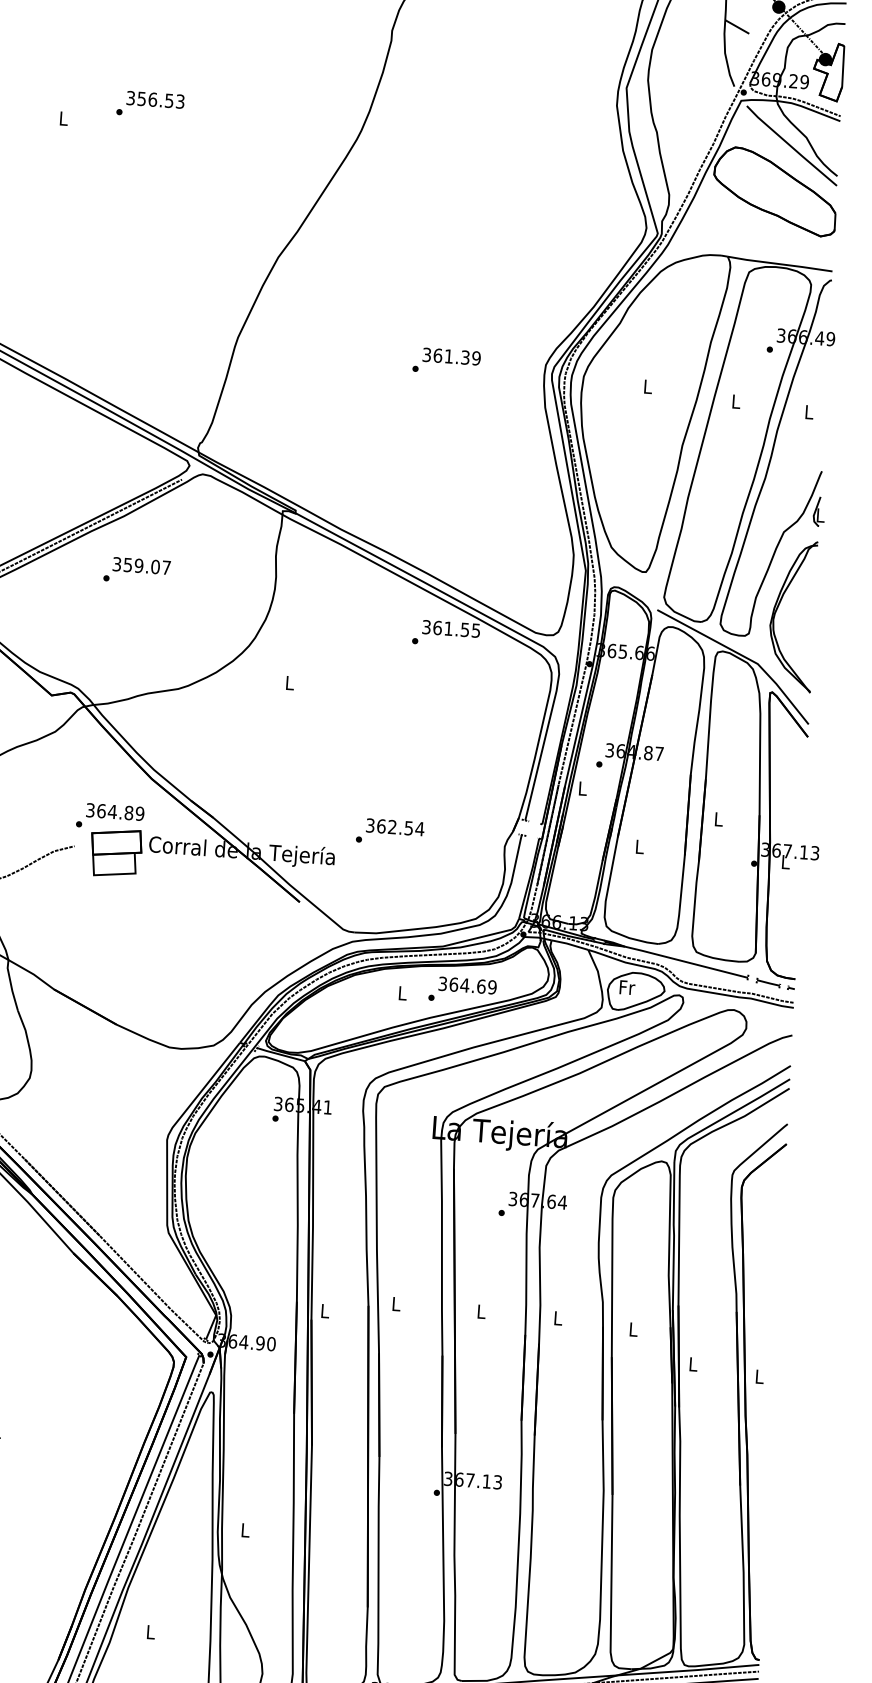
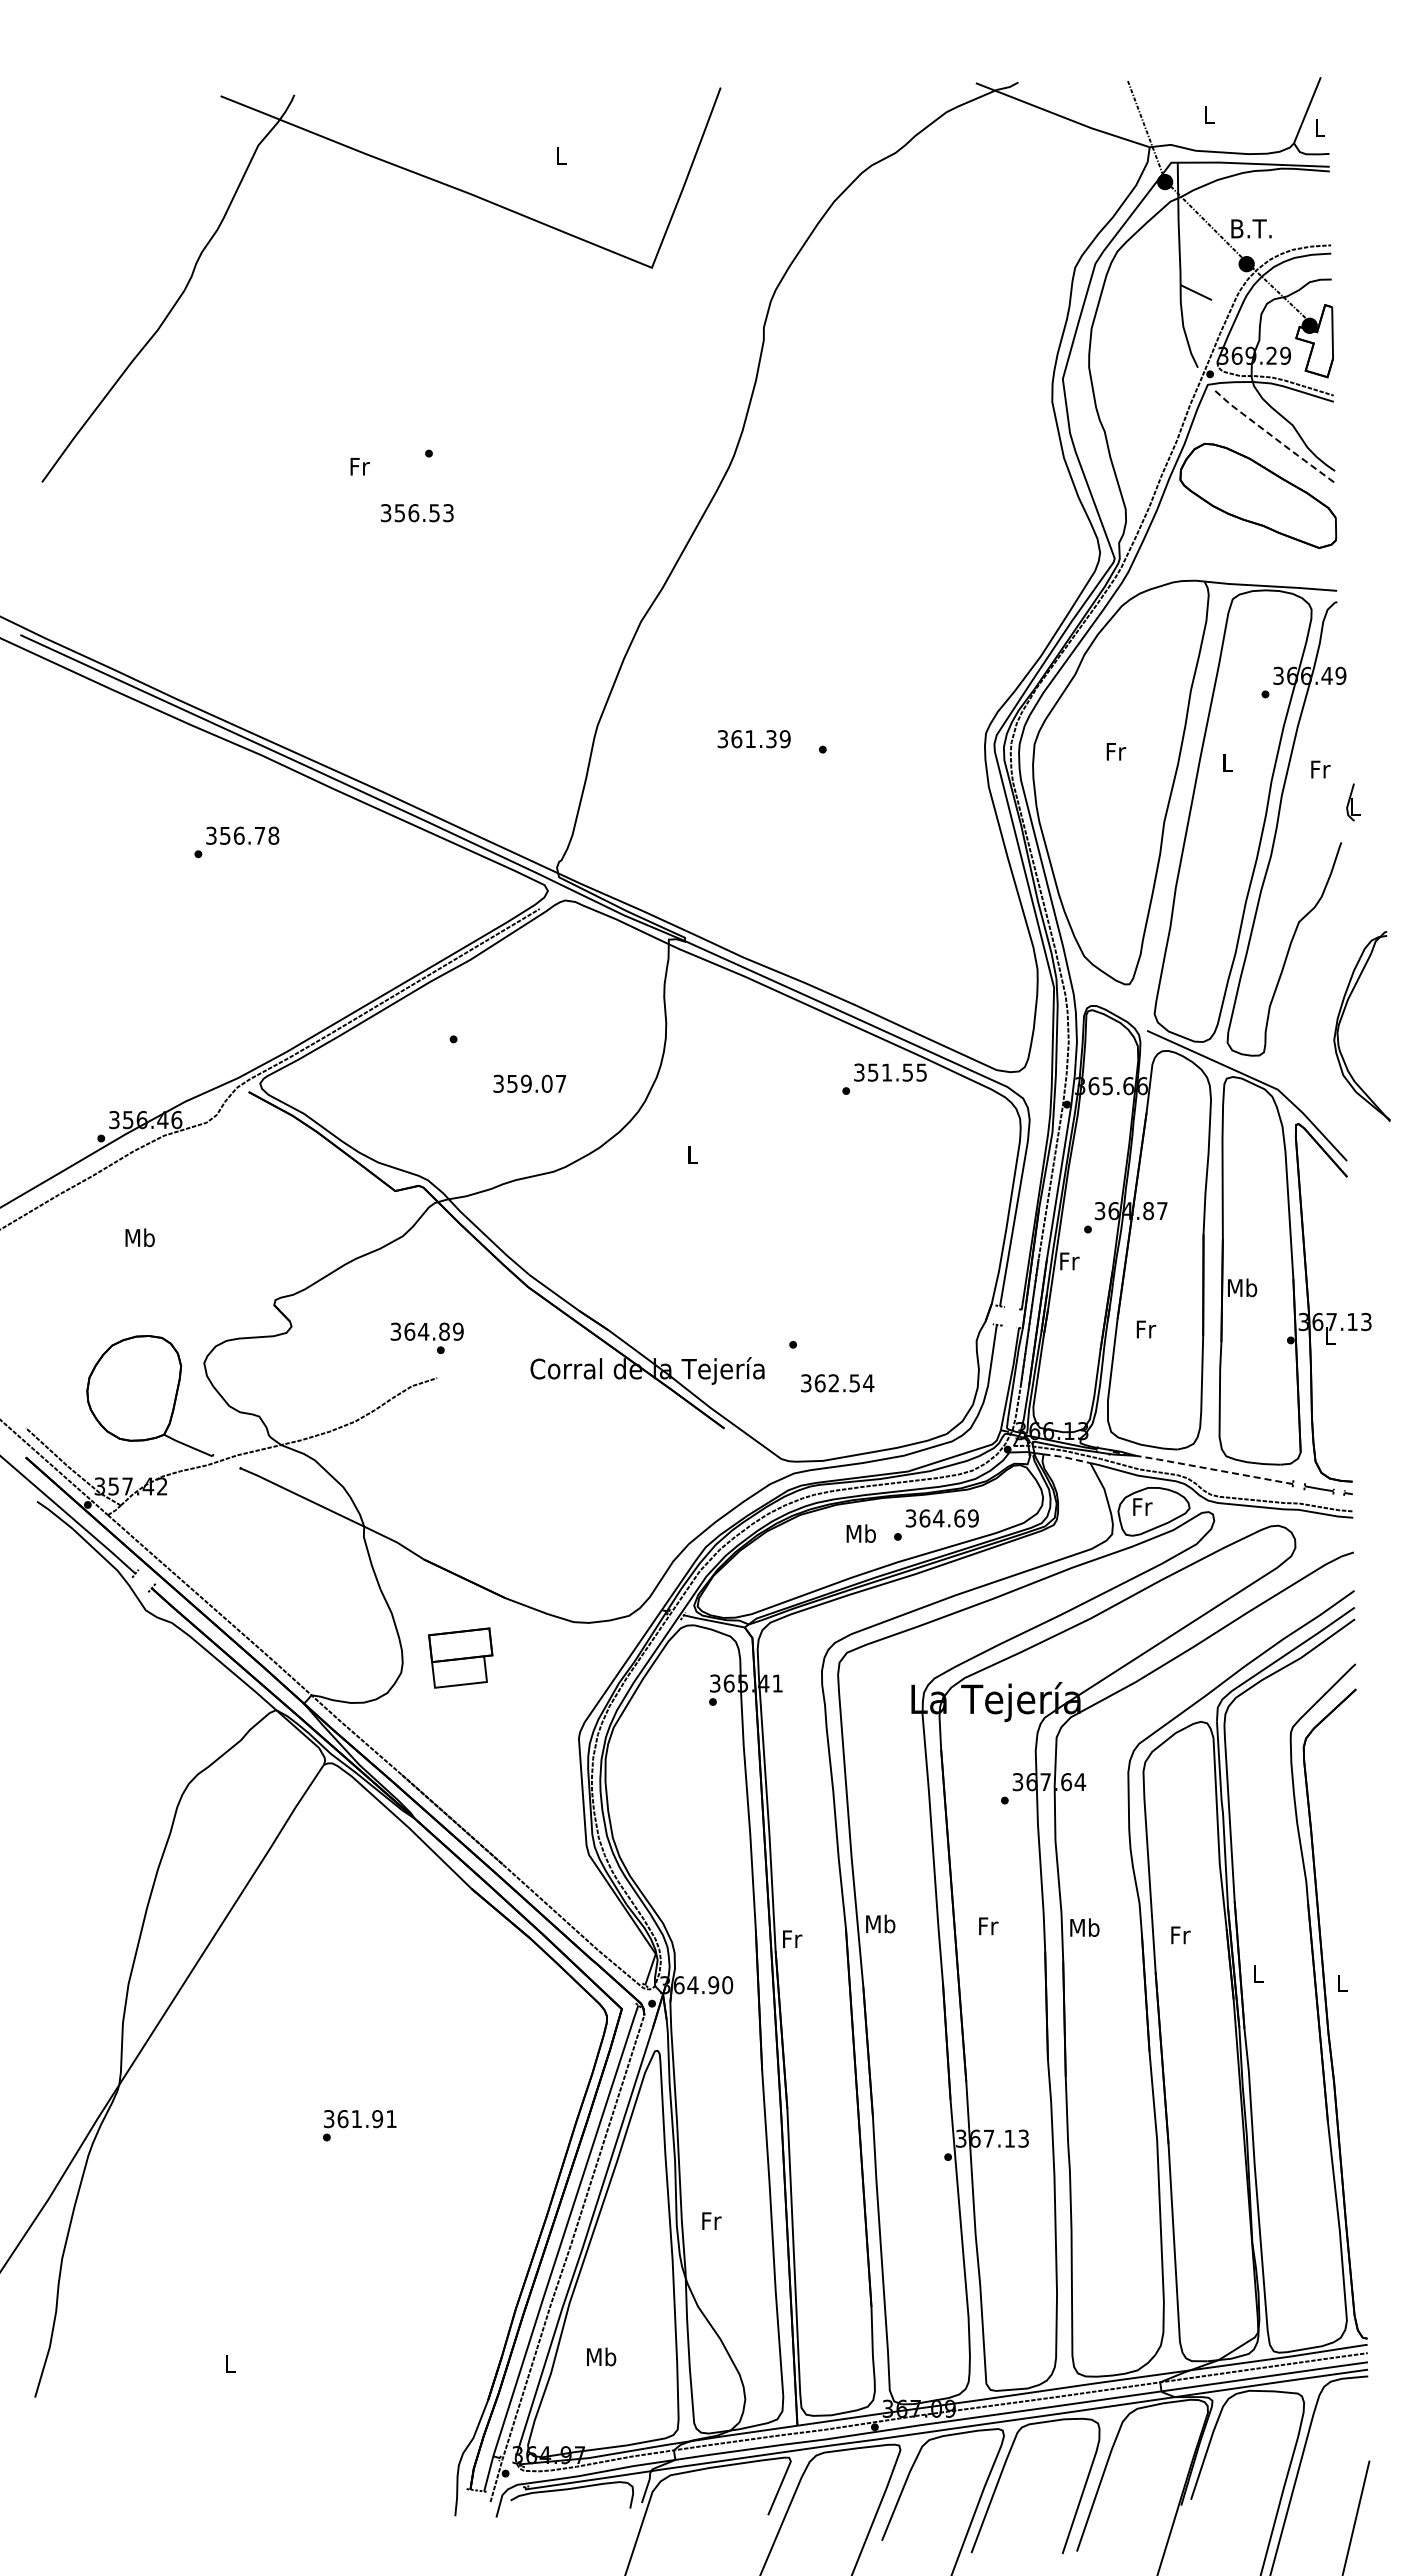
text: (154, 100) -> (416, 513), moved
text: (63, 118) -> (359, 466), L -> Fr
line: (791, 146) -> (1274, 437), solid -> dashed
text: (451, 356) -> (753, 739), moved
text: (648, 386) -> (1116, 751), L -> Fr
text: (809, 412) -> (1320, 769), L -> Fr
part: (819, 511) -> (1353, 802), moved
text: (141, 565) -> (529, 1083), moved
part: (778, 608) -> (1342, 1018), moved
text: (437, 627) -> (872, 1072), 361.55 -> 351.55
text: (582, 788) -> (1069, 1261), L -> Fr
text: (114, 811) -> (426, 1331), moved
text: (718, 819) -> (1242, 1287), L -> Mb
text: (395, 827) -> (837, 1383), moved
text: (640, 847) -> (1146, 1329), L -> Fr
part: (115, 852) -> (460, 1657), moved
line: (569, 944) -> (1066, 1457), solid -> dashed
line: (676, 959) -> (1201, 1467), solid -> dashed
text: (401, 993) -> (860, 1533), L -> Mb
text: (396, 1303) -> (880, 1923), L -> Mb
text: (325, 1311) -> (792, 1939), L -> Fr
text: (481, 1312) -> (988, 1926), L -> Fr
text: (557, 1318) -> (1084, 1927), L -> Mb
text: (633, 1329) -> (1180, 1935), L -> Fr
text: (245, 1529) -> (711, 2220), L -> Fr
text: (150, 1631) -> (601, 2356), L -> Mb

